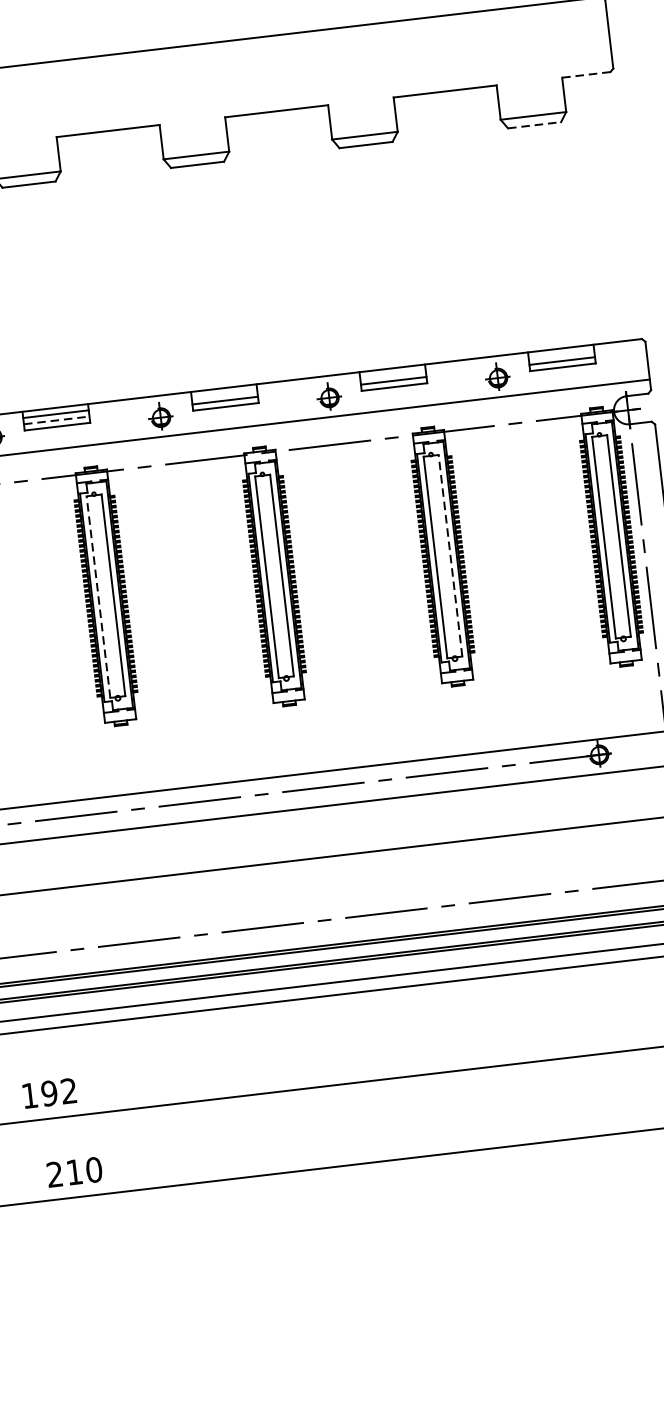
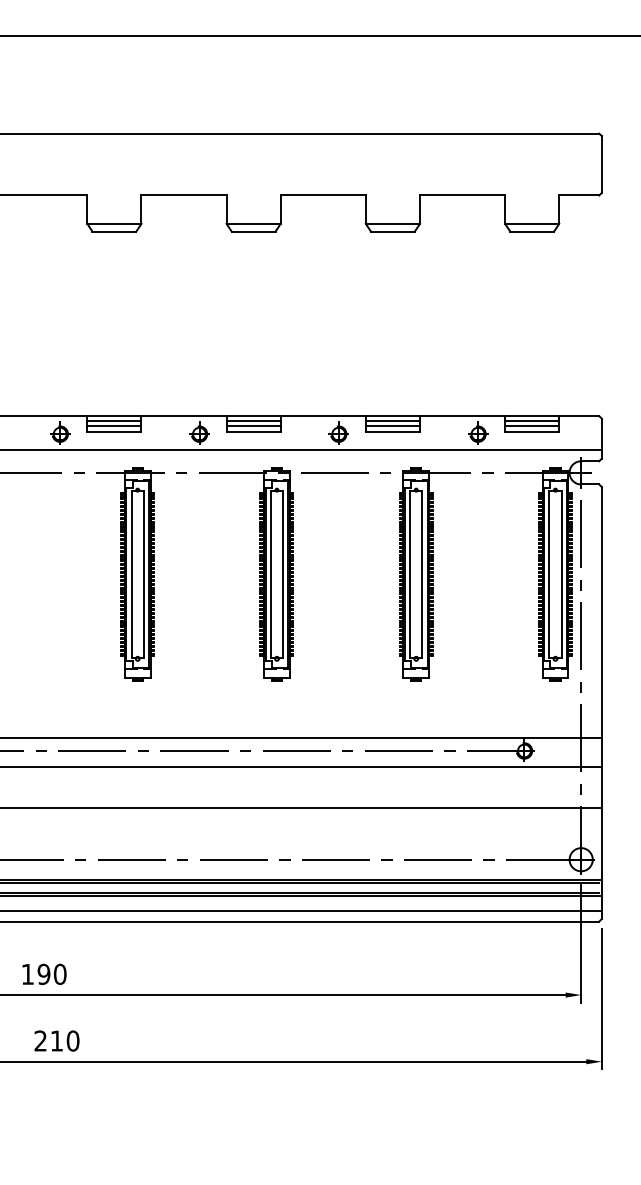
line: (586, 74) -> (579, 195), dashed -> solid
line: (534, 125) -> (532, 231), dashed -> solid
line: (561, 355) -> (532, 421), added
line: (392, 374) -> (392, 421), added
line: (224, 394) -> (253, 421), added
line: (56, 420) -> (114, 426), dashed -> solid
line: (450, 554) -> (422, 573), dashed -> solid
line: (98, 595) -> (131, 573), dashed -> solid
text: (68, 1091) -> (59, 974), 192 -> 190

